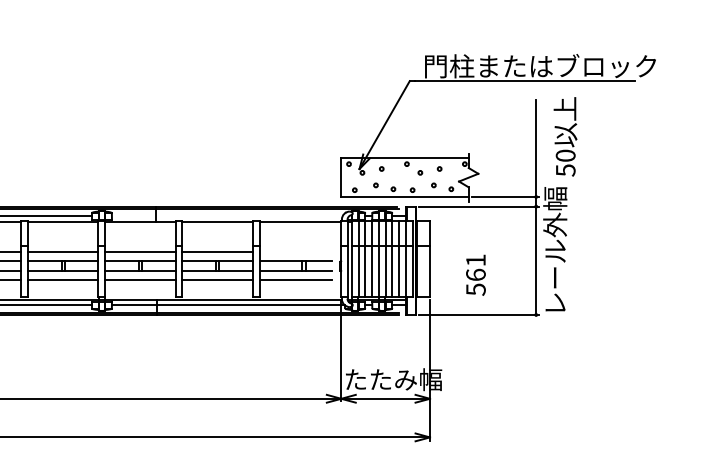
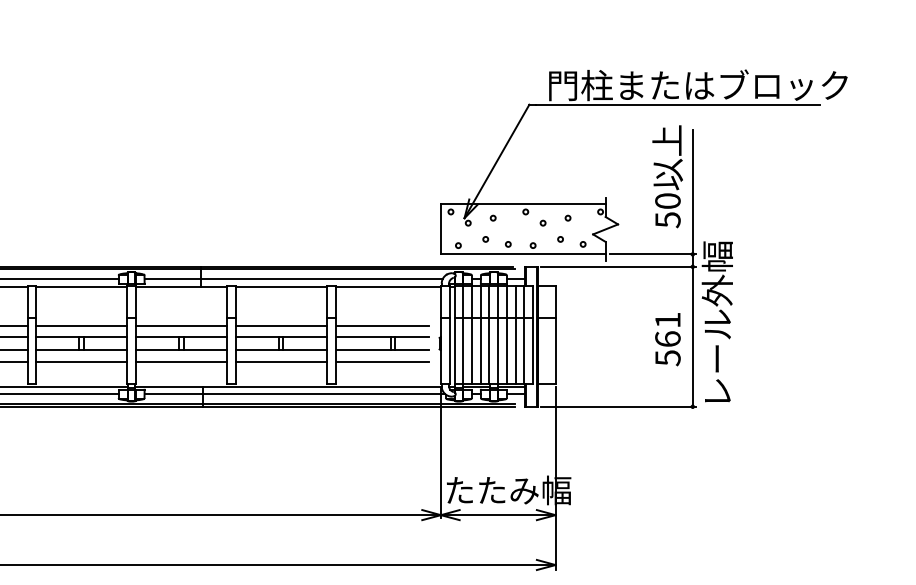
text: (565, 136) -> (667, 176), moved
line: (227, 216) -> (293, 279), added
line: (296, 252) -> (382, 325), added
text: (475, 275) -> (667, 339), moved

